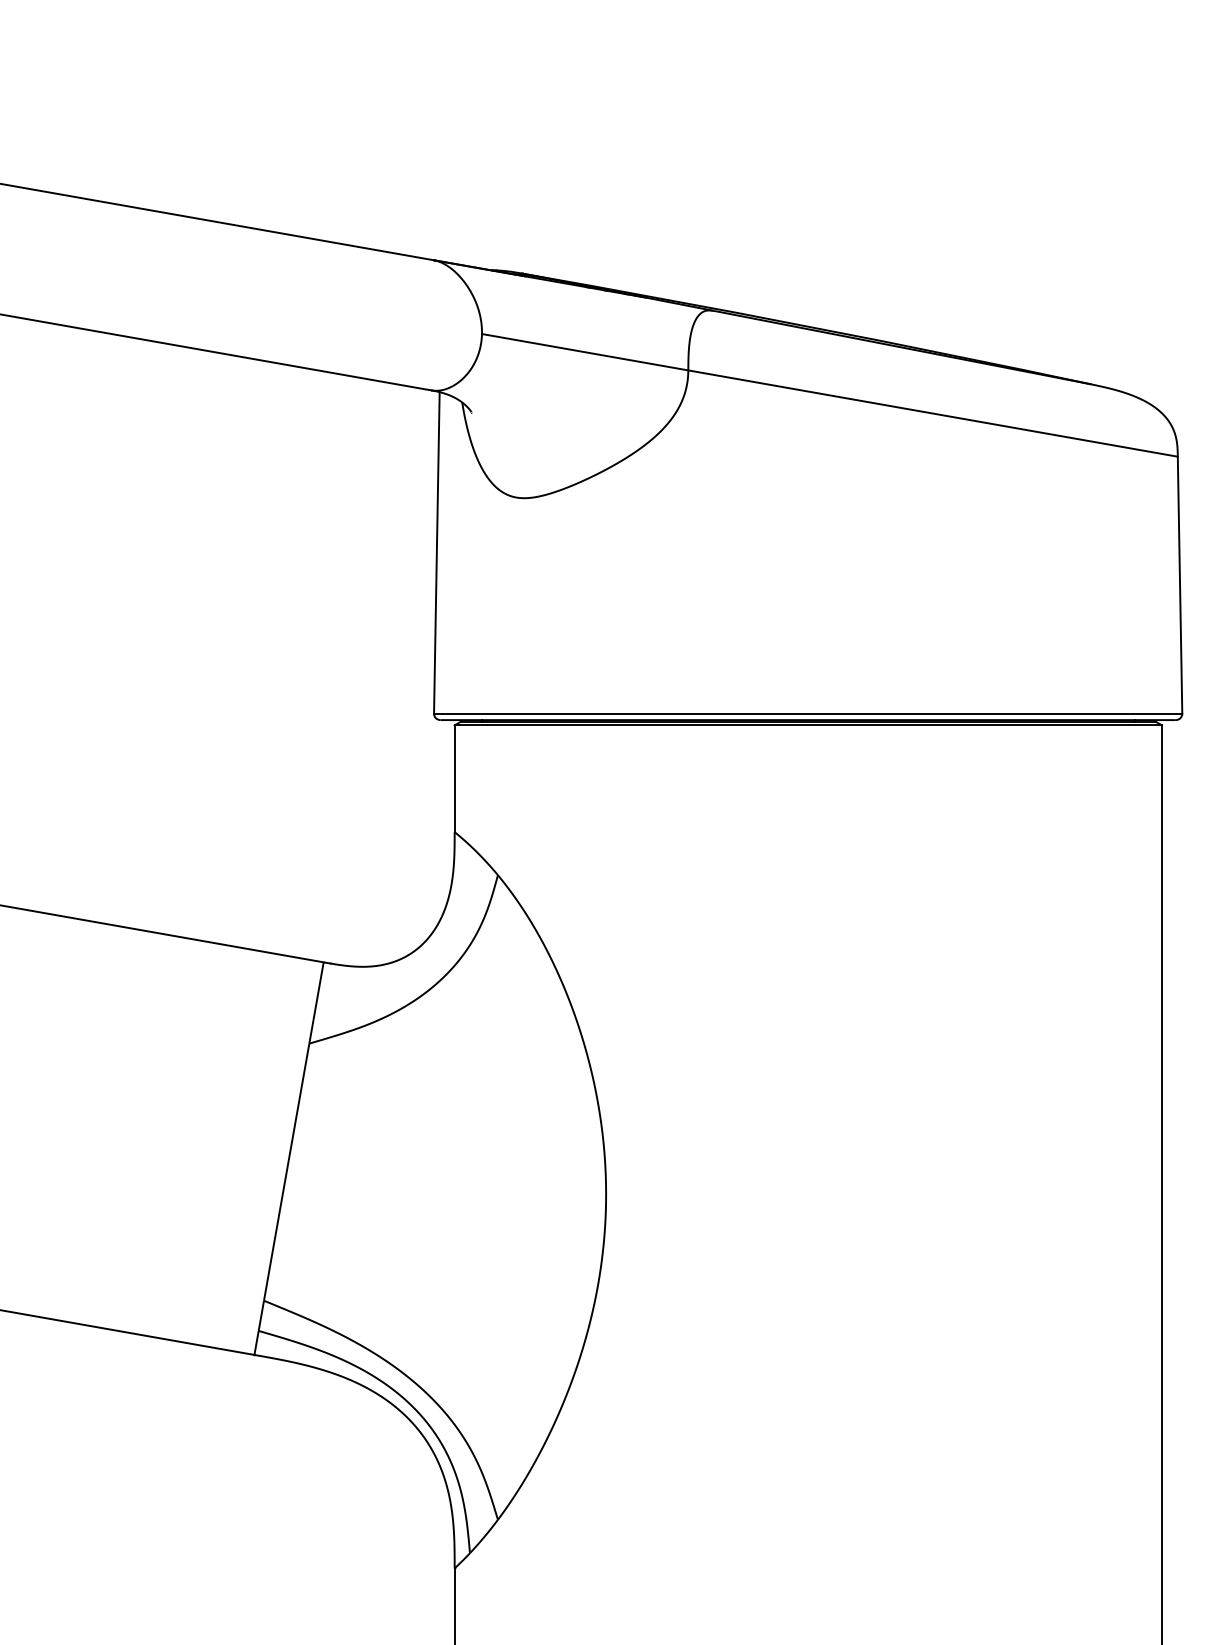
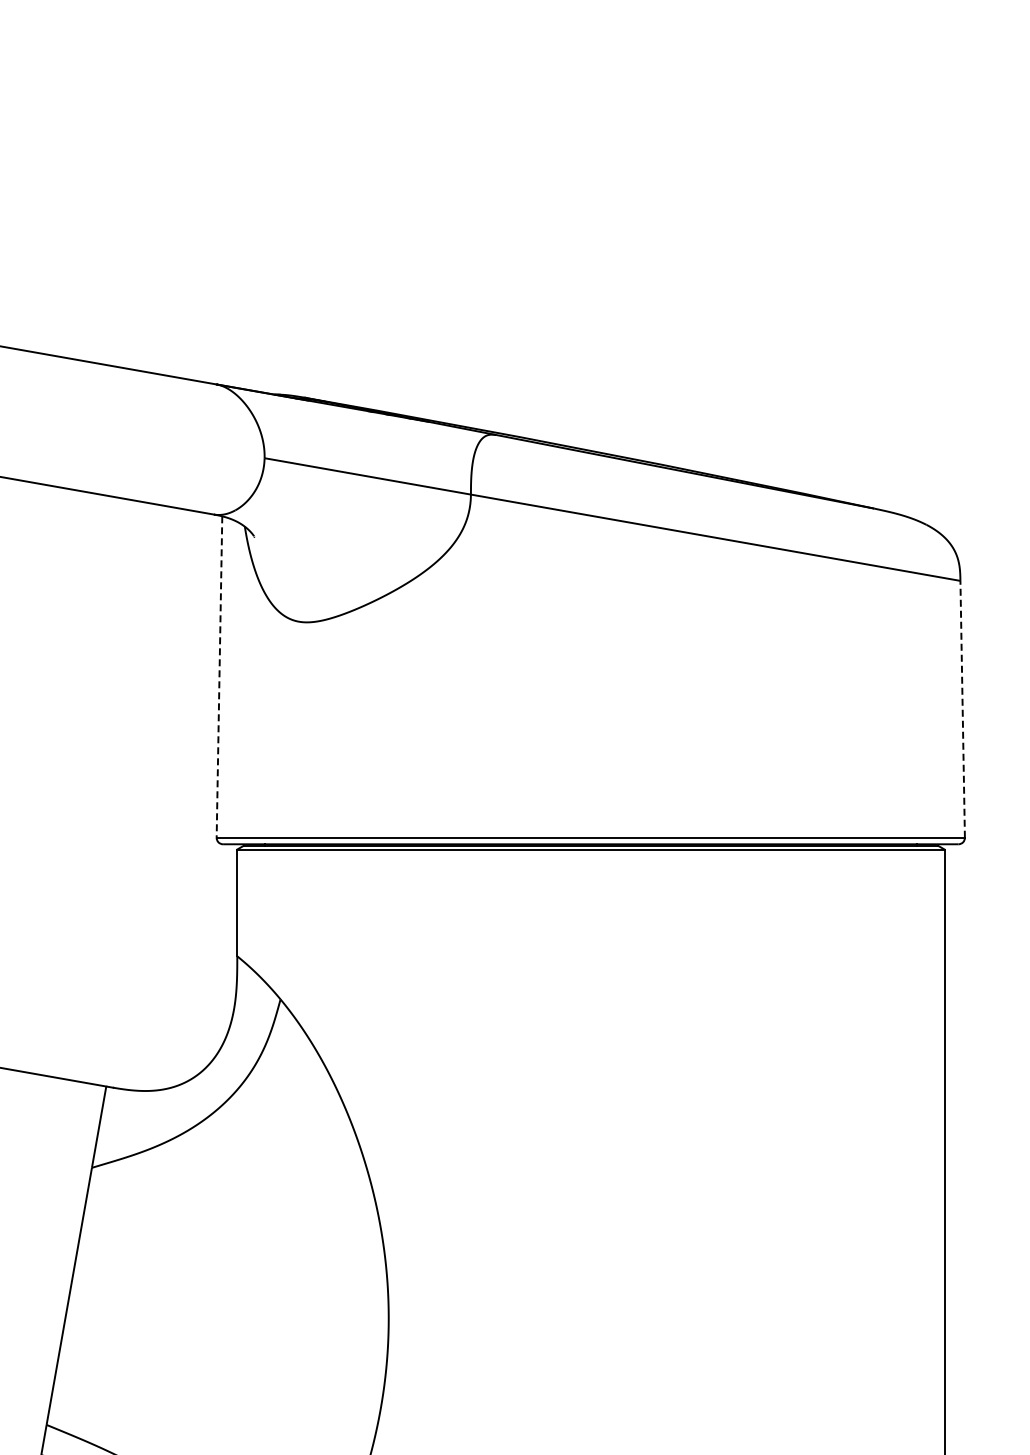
line: (436, 552) -> (219, 676), solid -> dashed
line: (1180, 584) -> (963, 708), solid -> dashed

